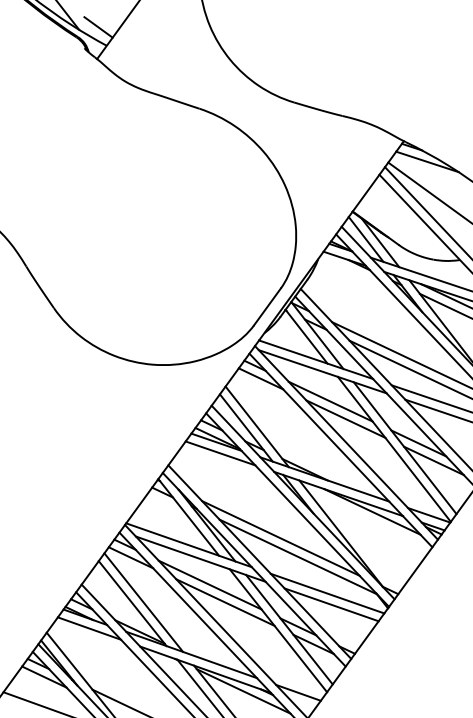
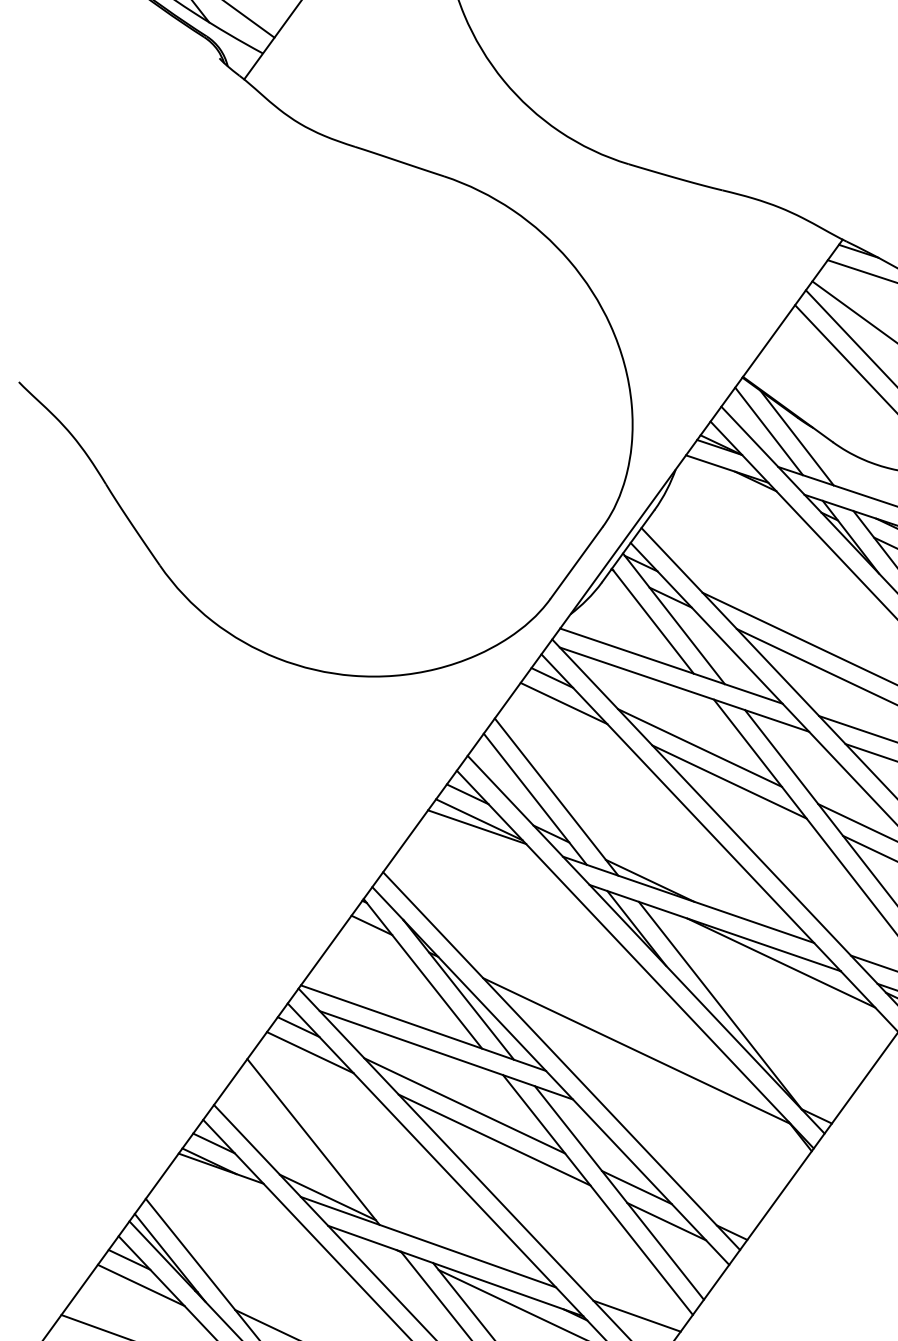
line: (220, 453) -> (484, 849), removed
line: (280, 538) -> (601, 1014), removed
line: (327, 593) -> (693, 1122), removed
line: (143, 602) -> (334, 1139), removed
line: (331, 604) -> (701, 1143), removed
line: (89, 628) -> (229, 1190), removed

